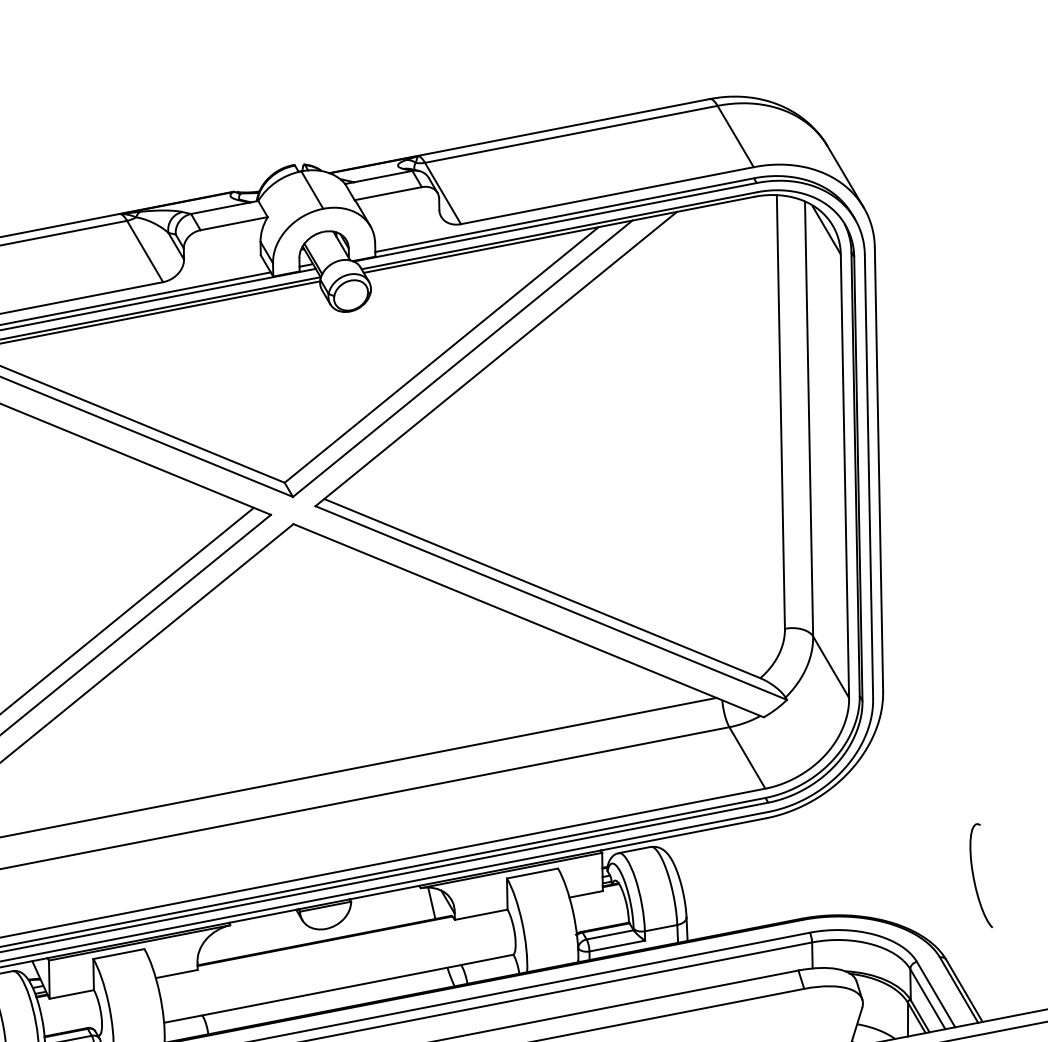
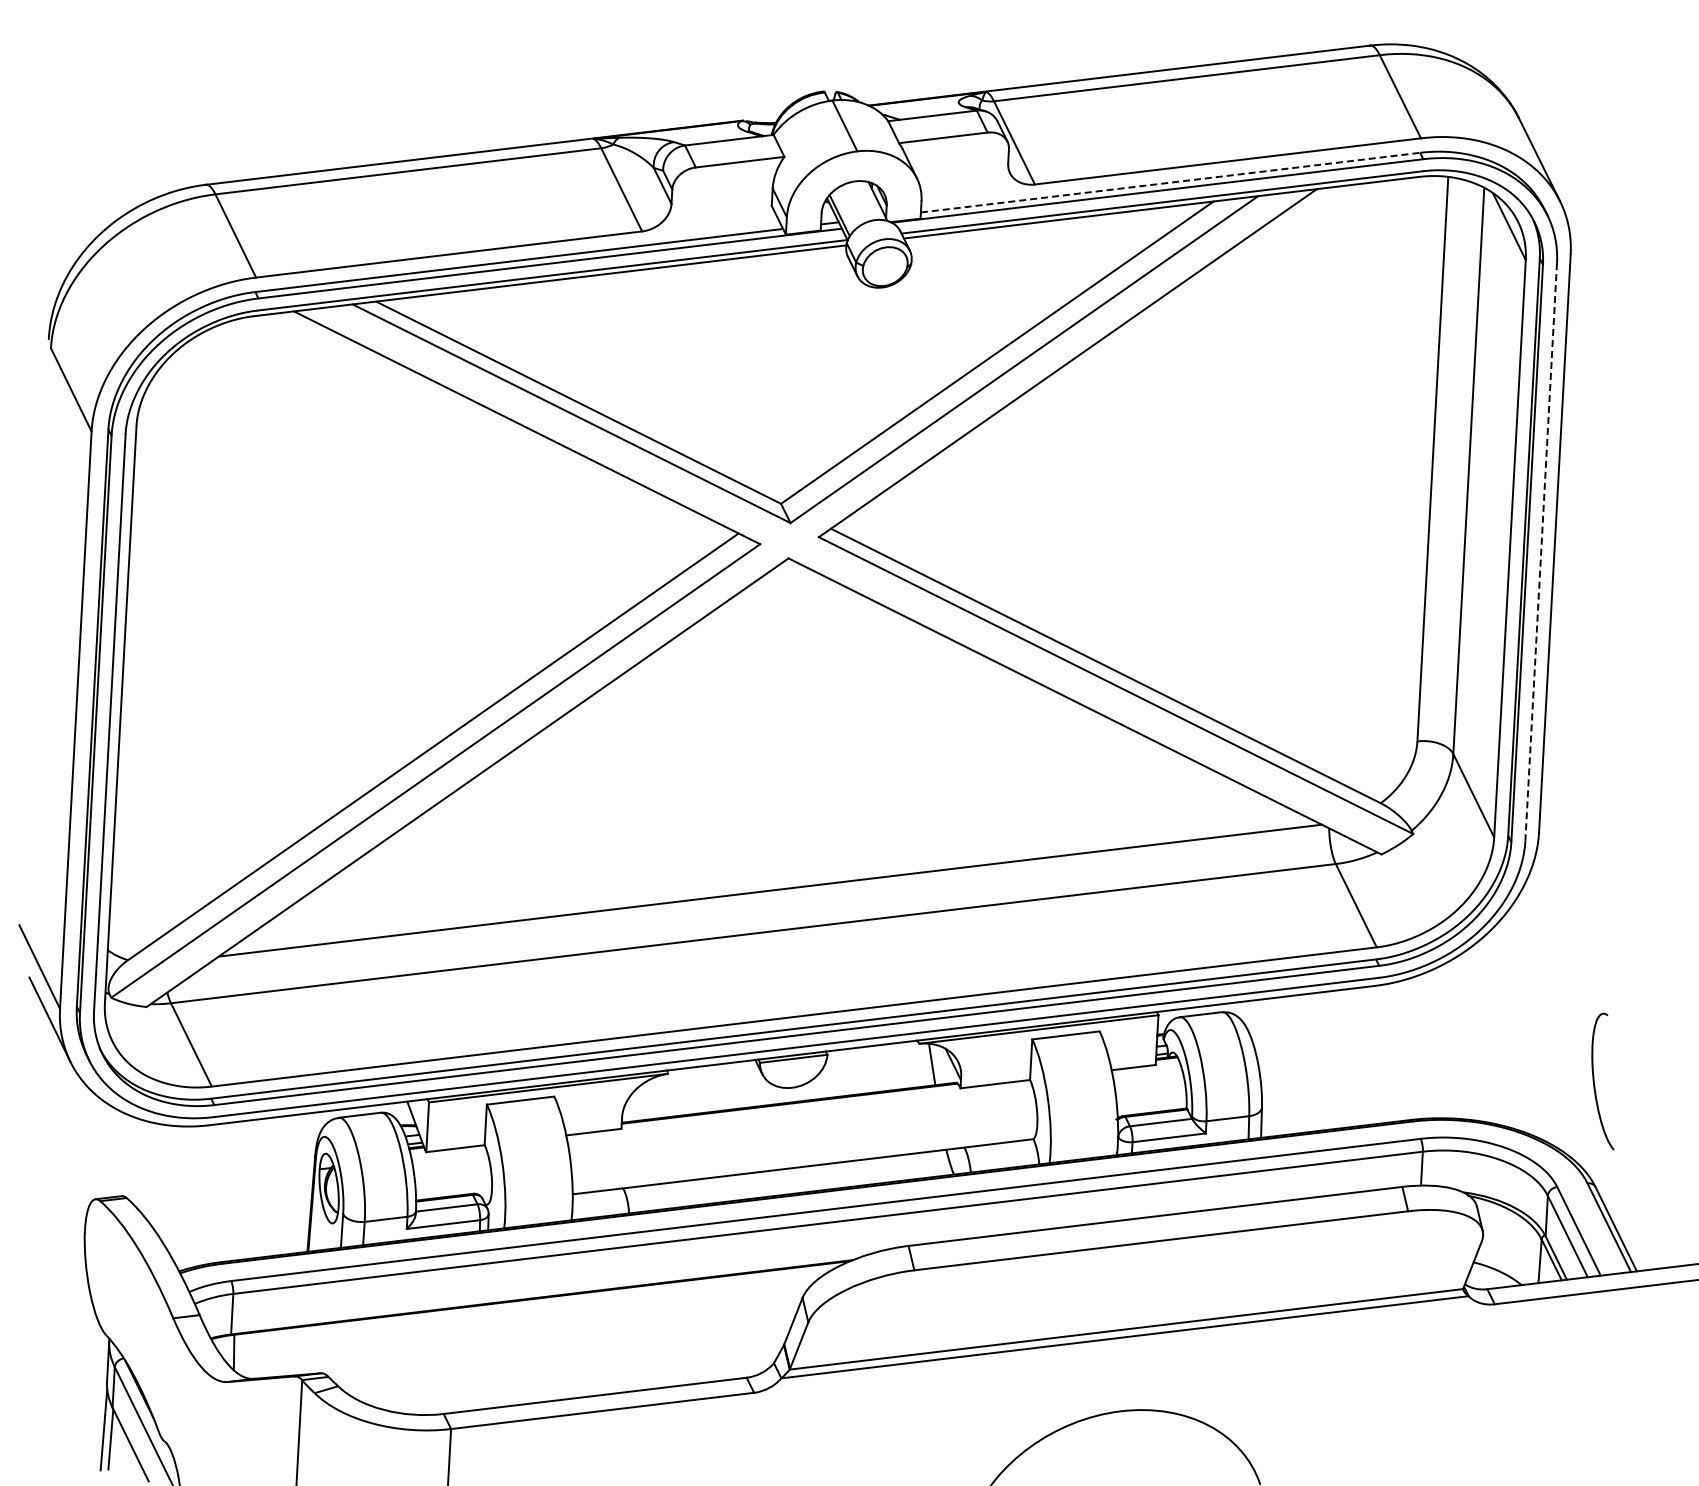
line: (565, 214) -> (1171, 182), solid -> dashed
line: (869, 477) -> (1541, 552), solid -> dashed
curve: (973, 876) -> (1594, 1081), moved

